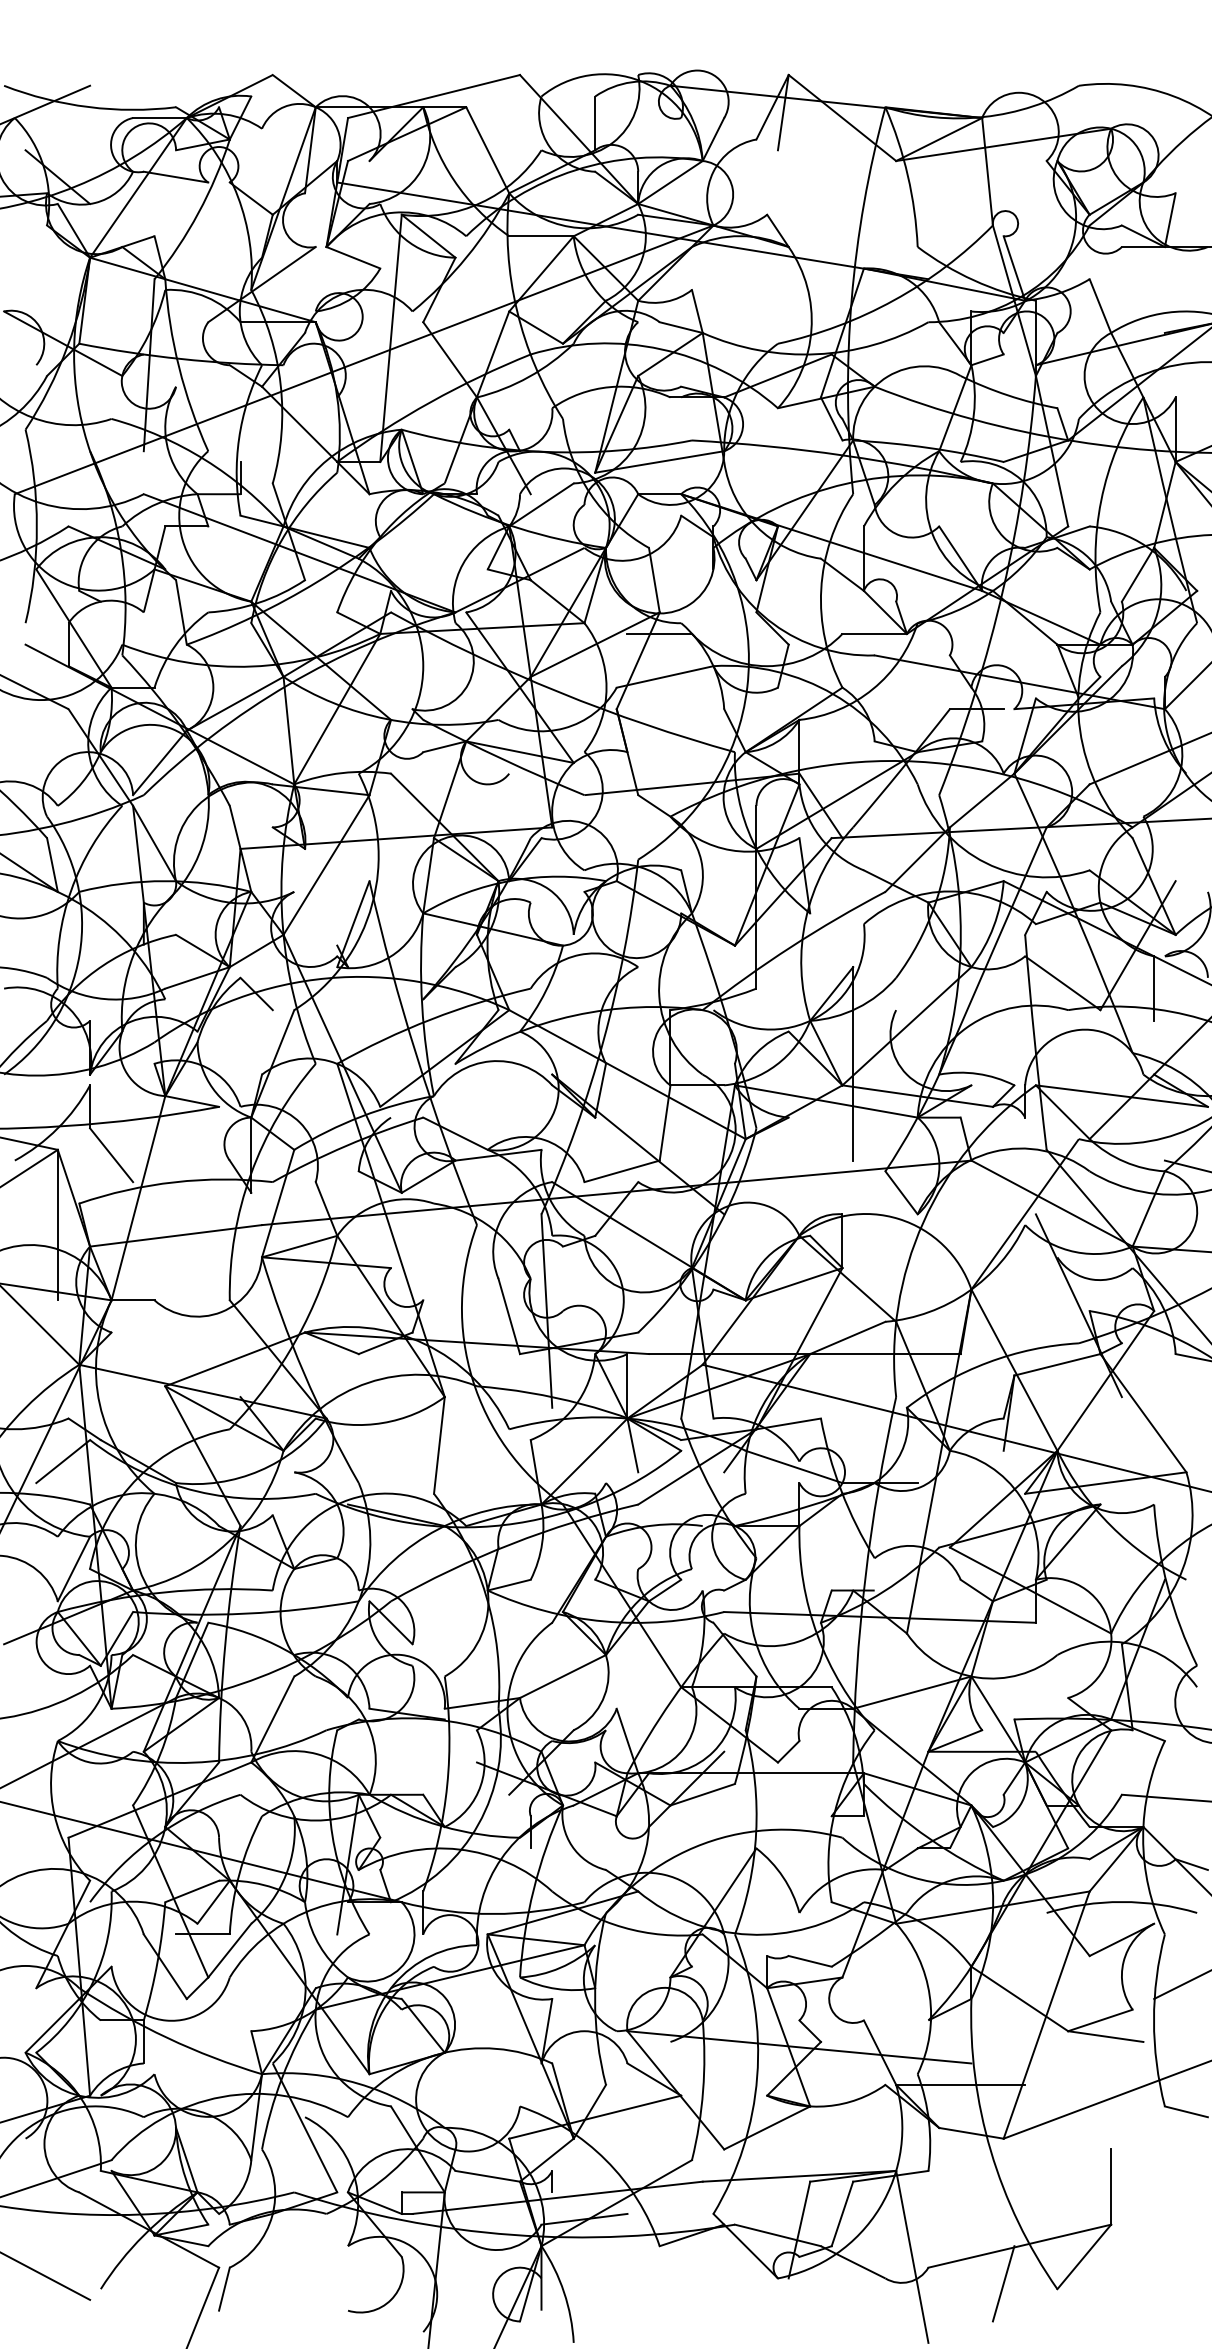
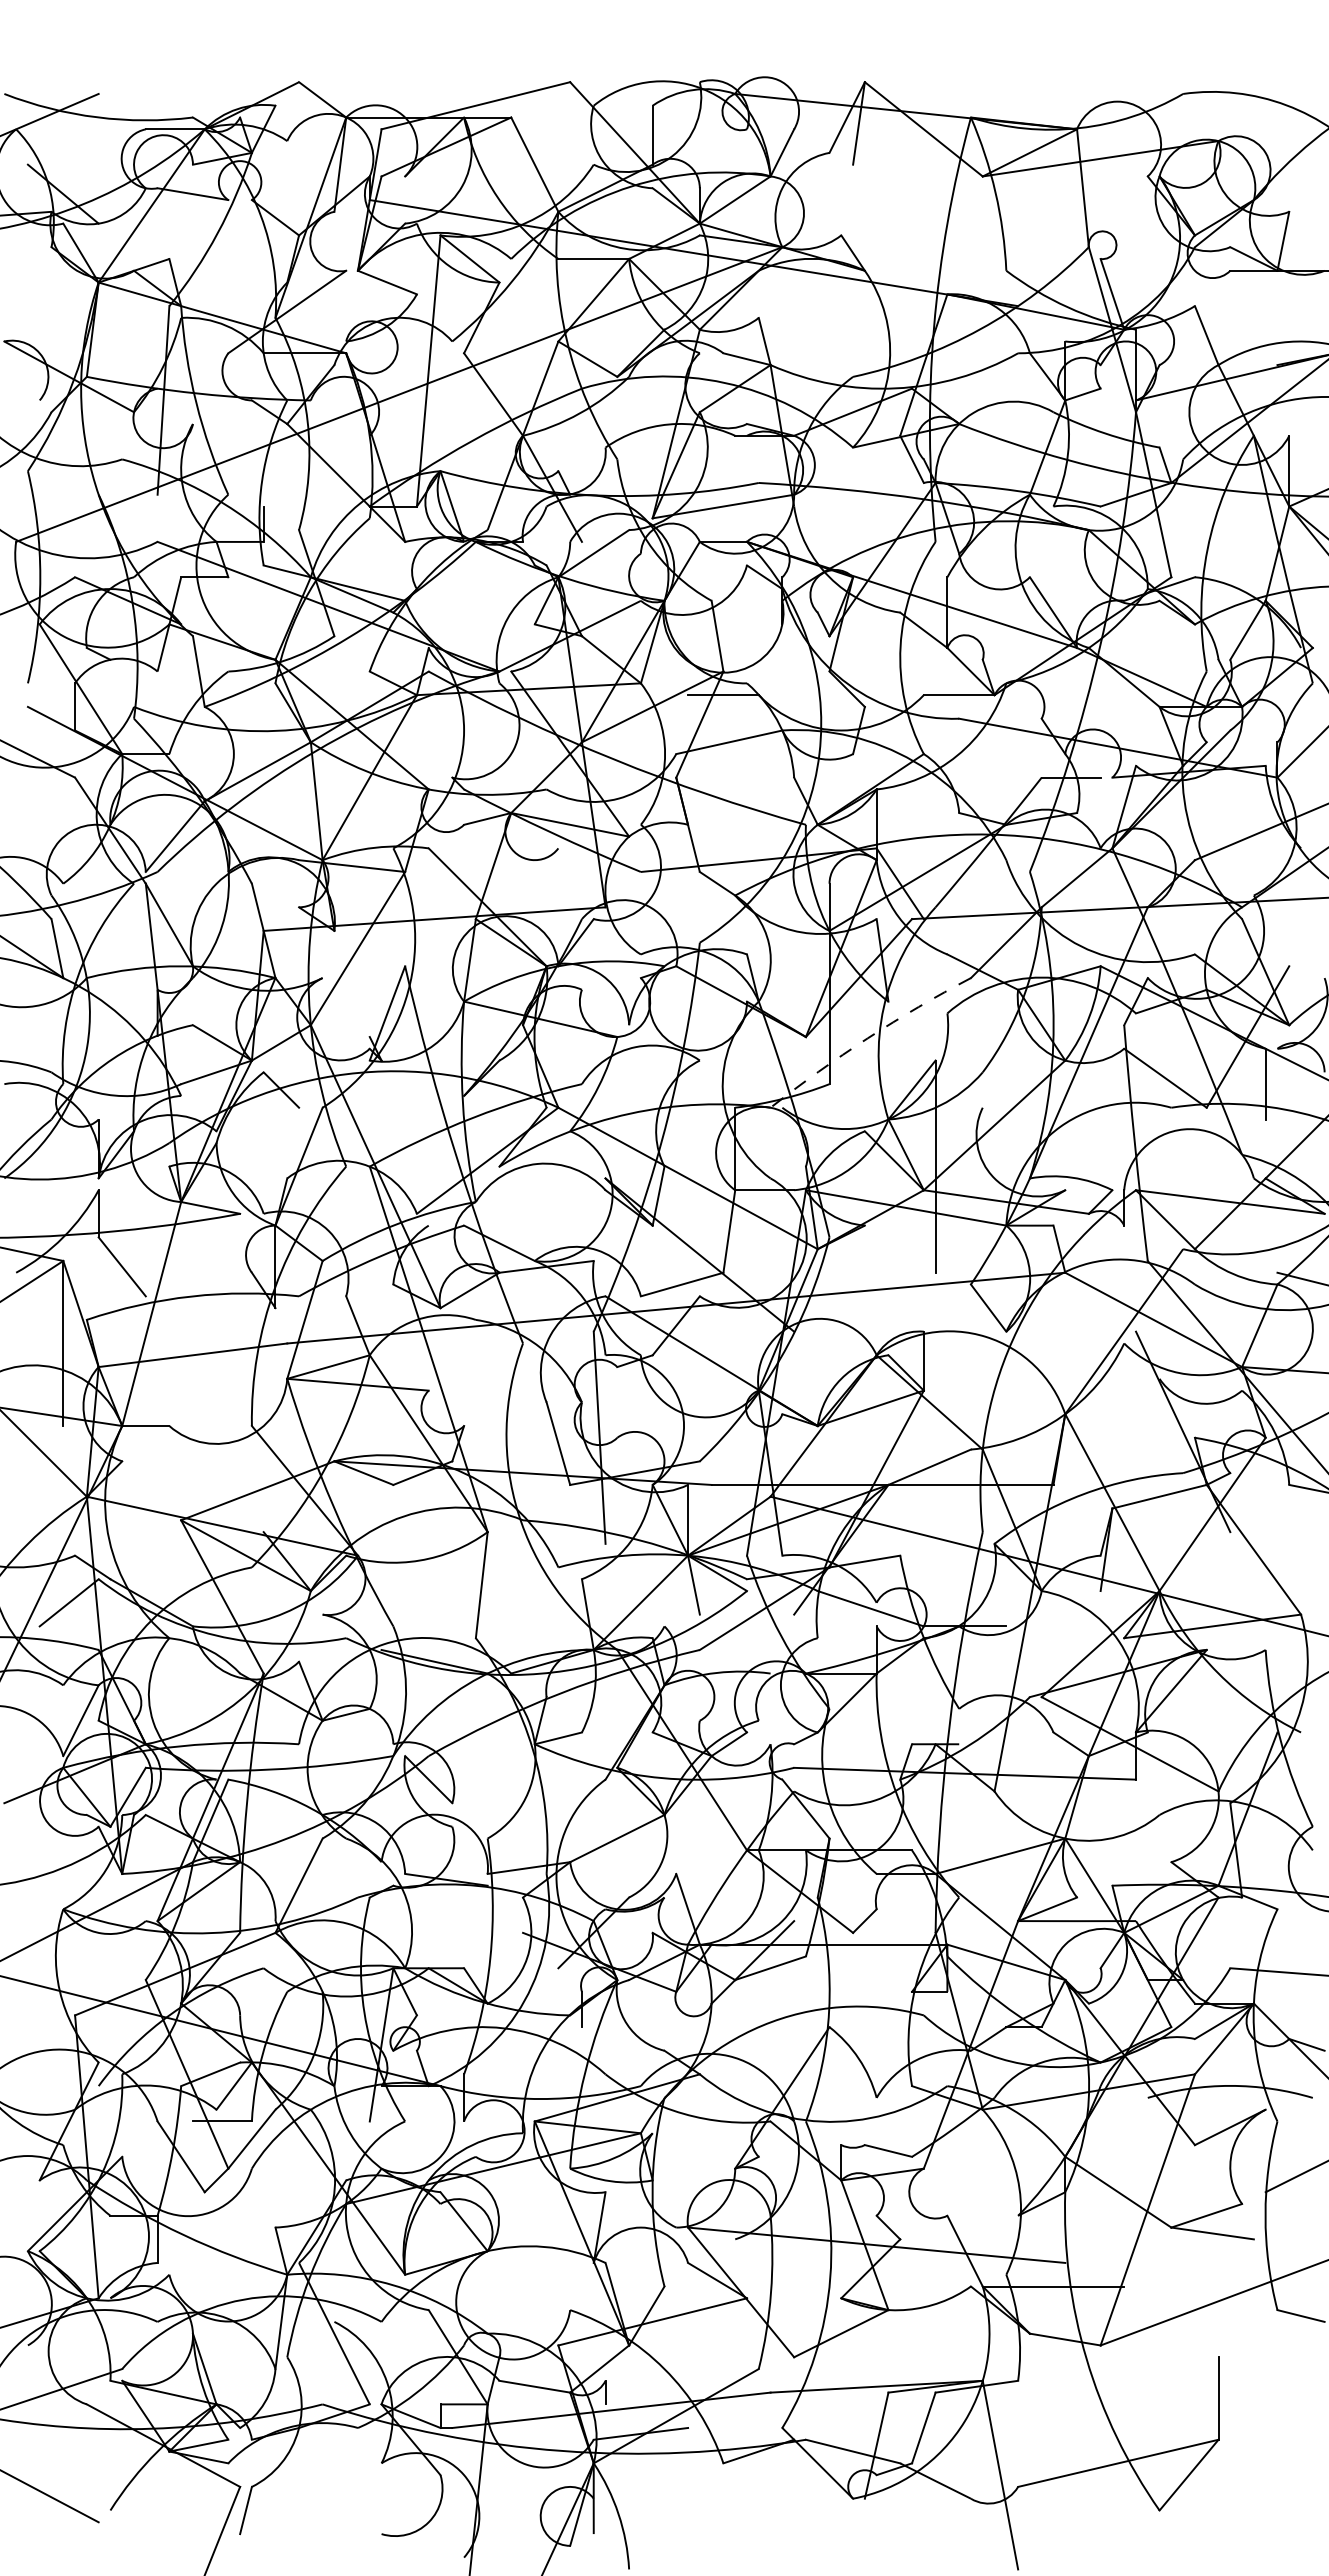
arc: (791, 947) -> (867, 1038), solid -> dashed
line: (1003, 2283) -> (1100, 2504), removed

